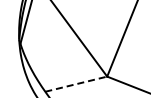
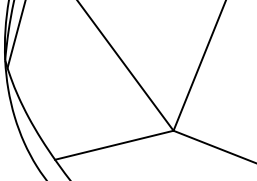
line: (76, 84) -> (114, 145), dashed -> solid

